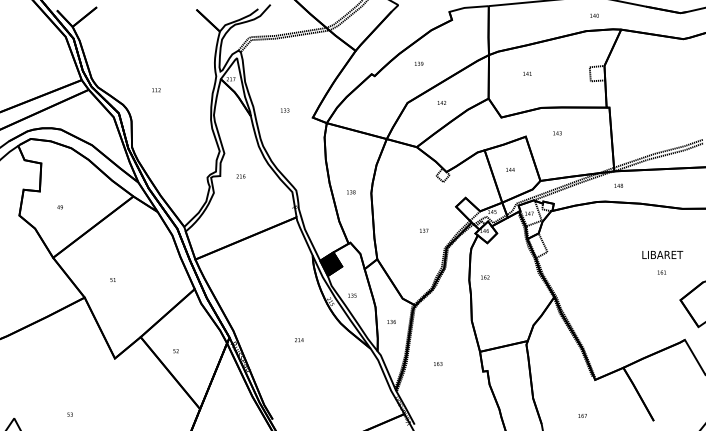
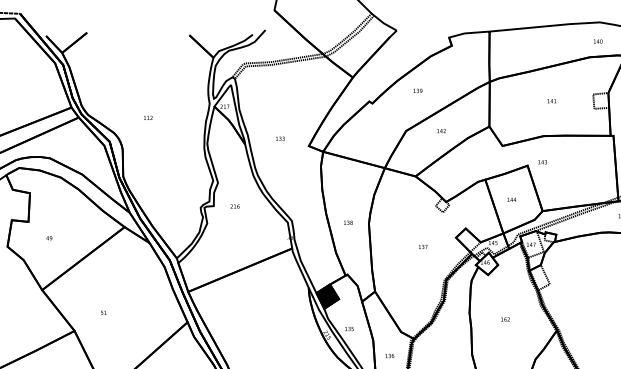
text: (527, 73) -> (551, 100), moved
text: (557, 133) -> (542, 162), moved
text: (424, 230) -> (423, 246), moved
text: (485, 277) -> (505, 319), moved

